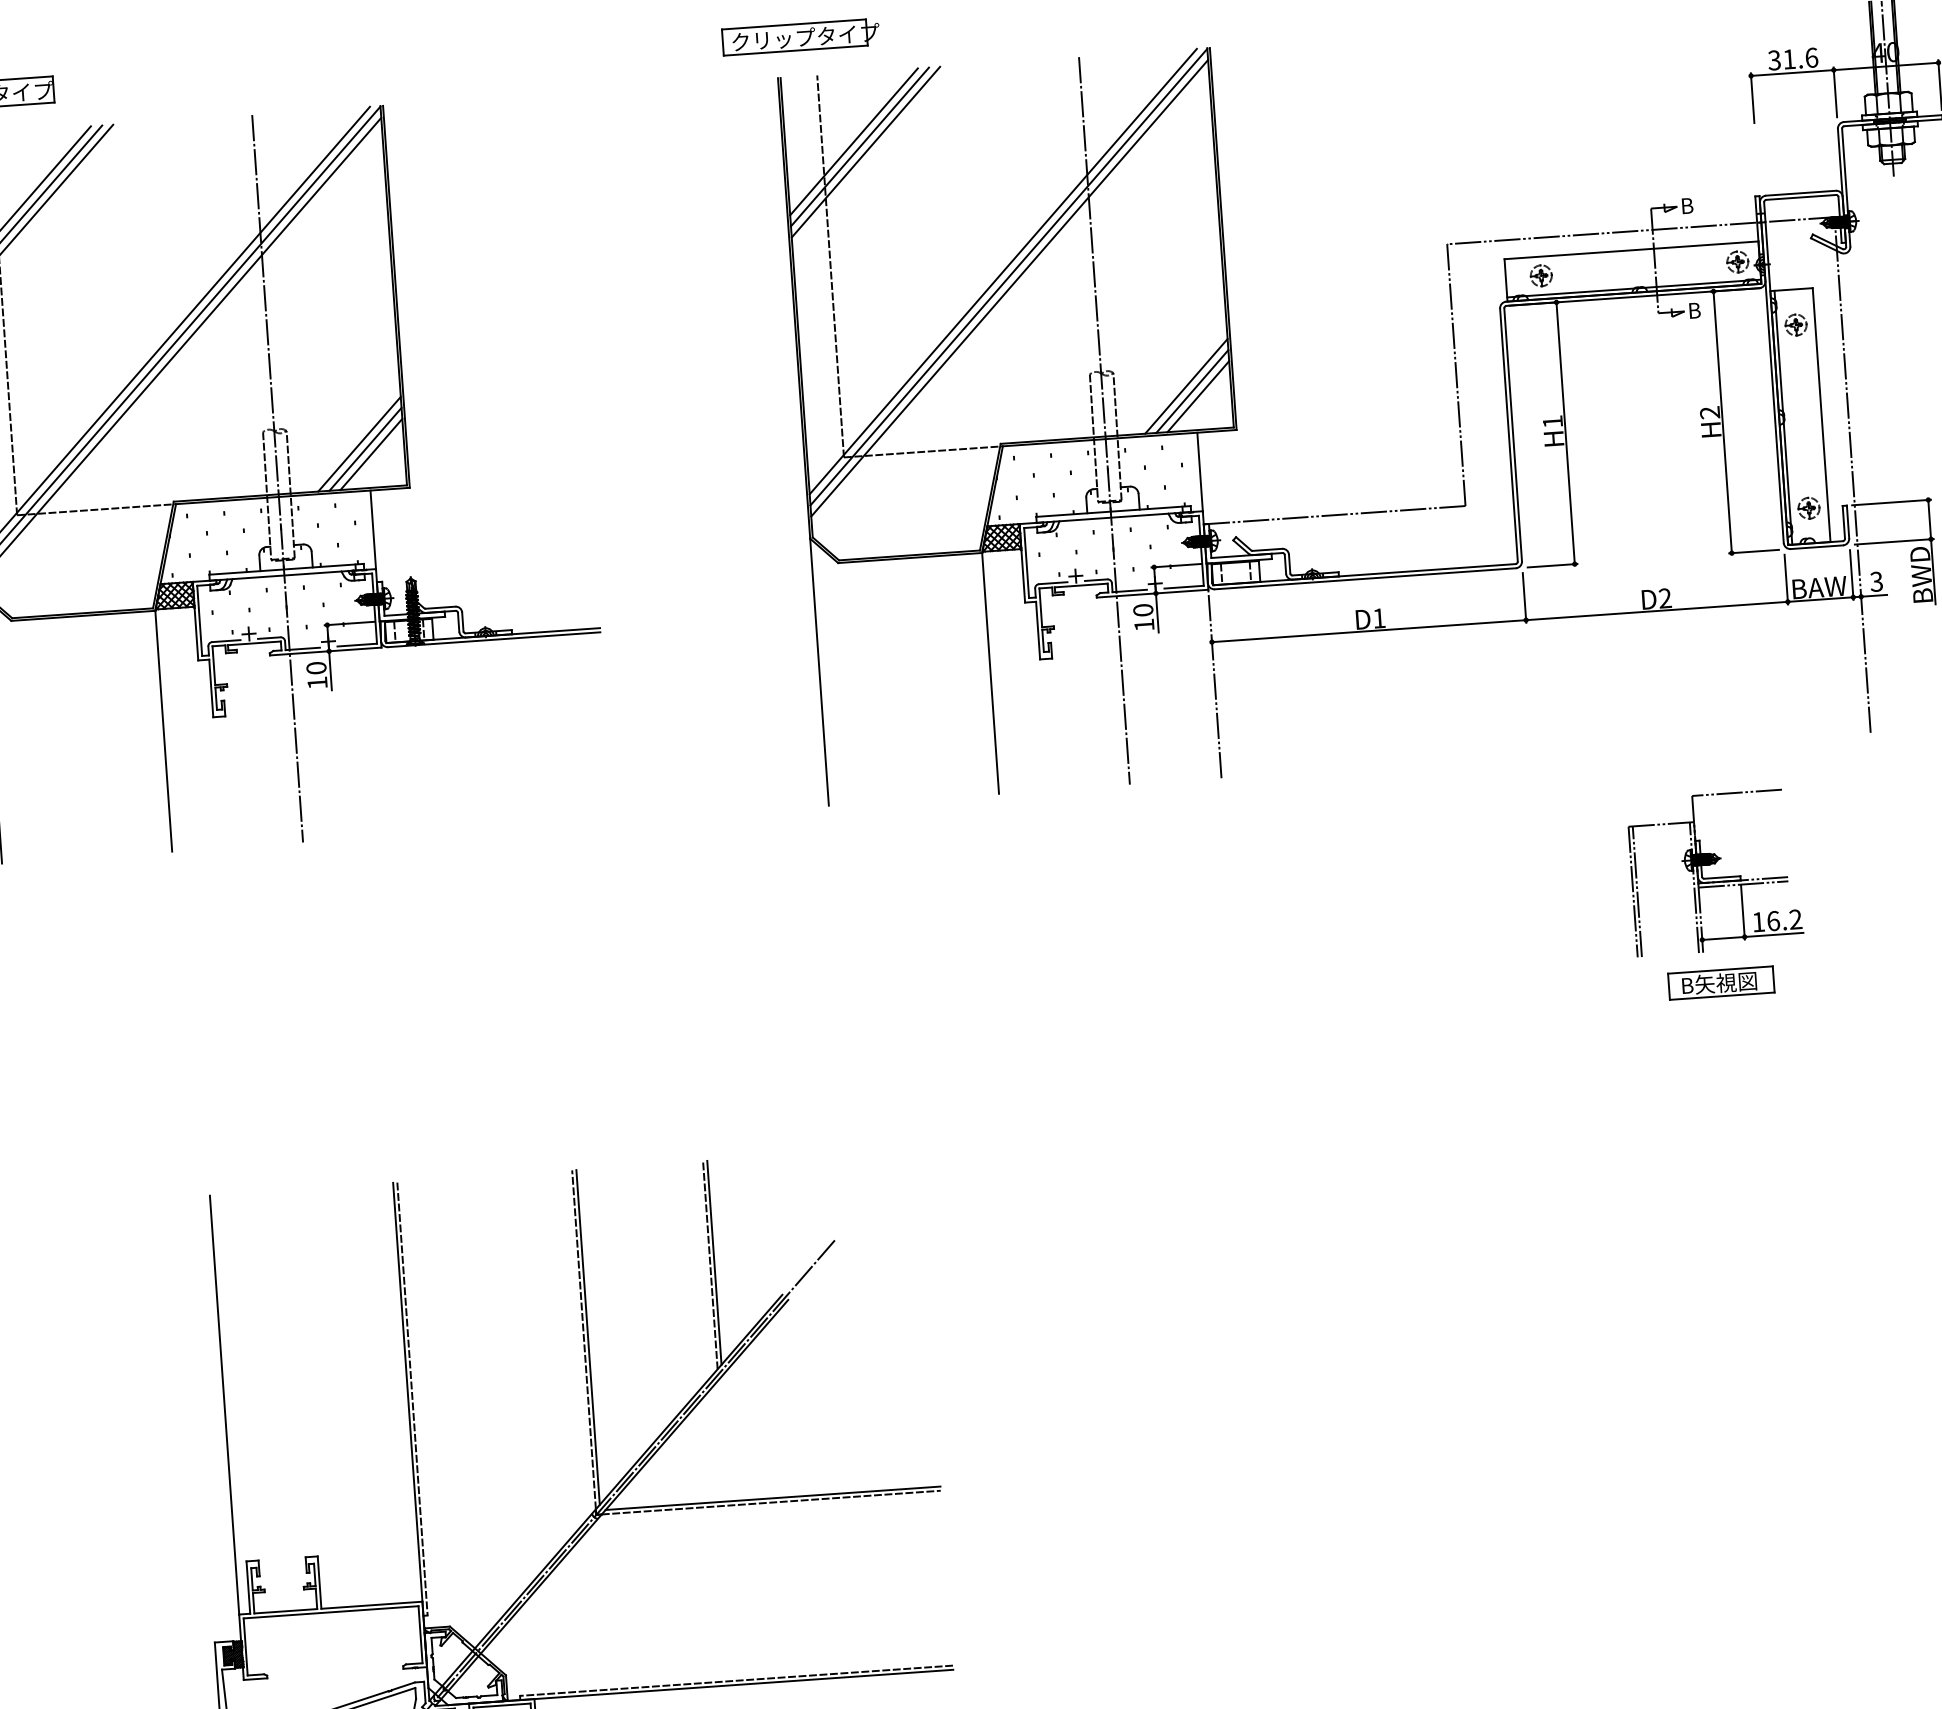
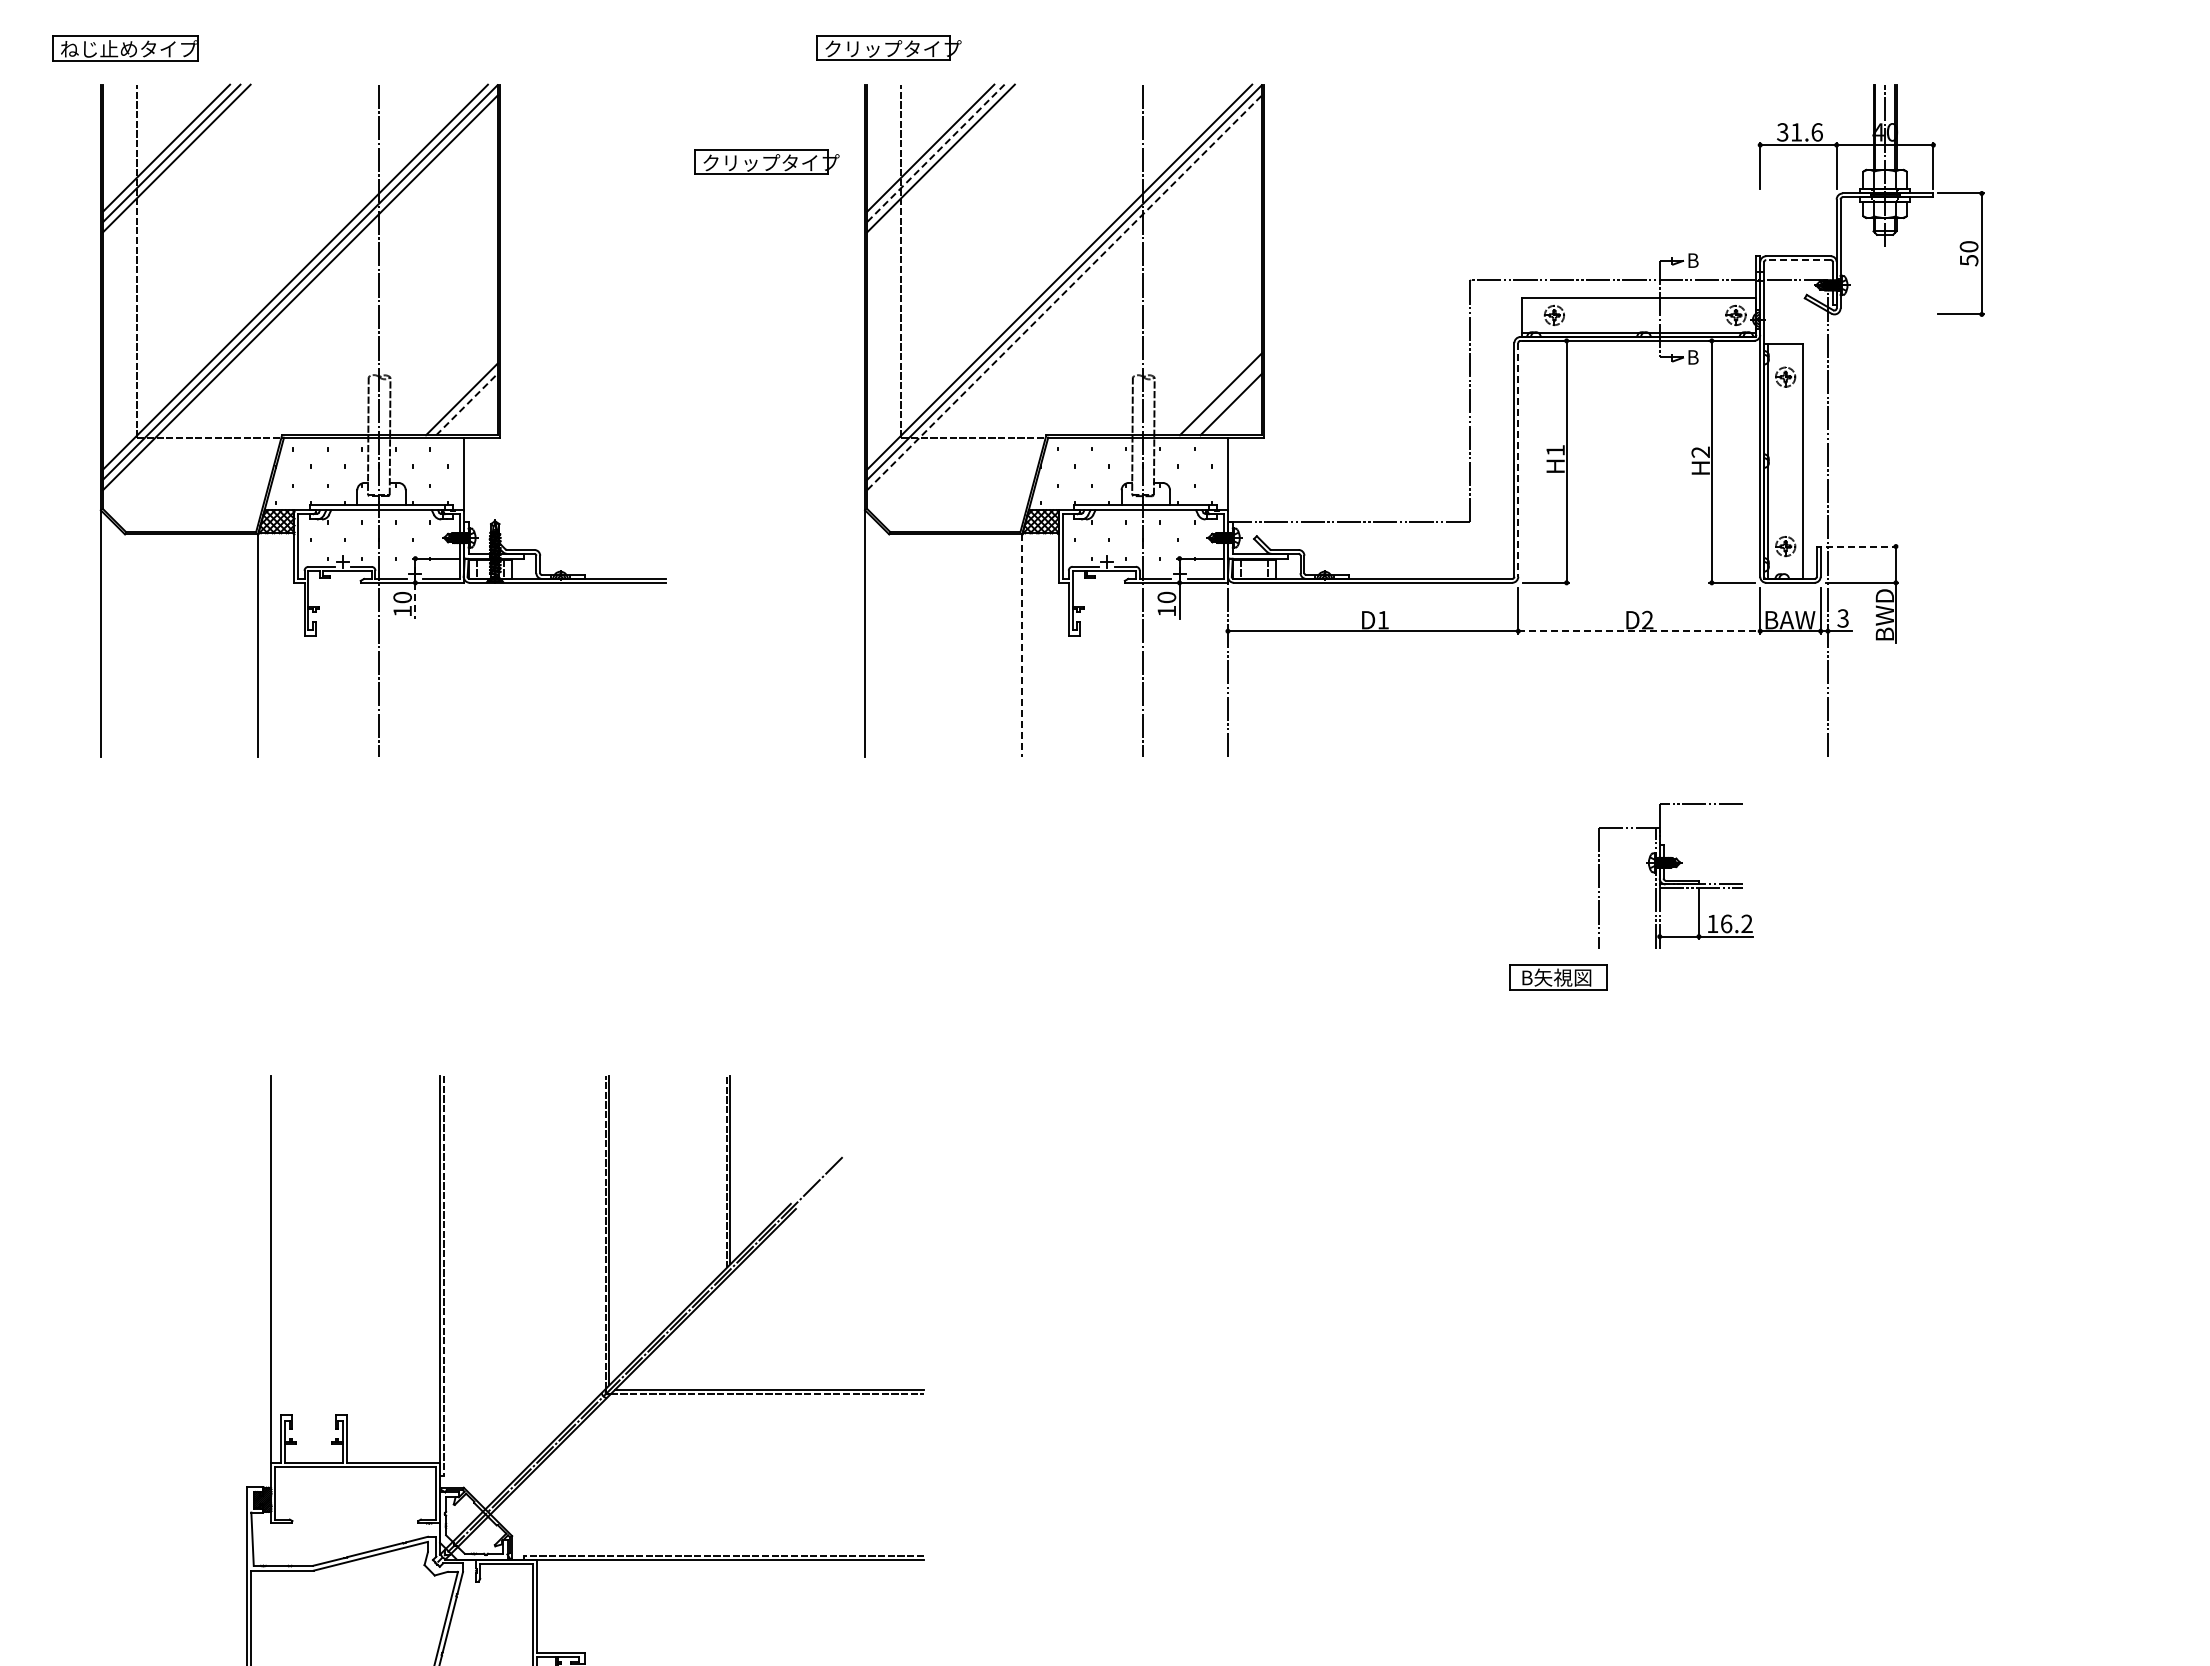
line: (860, 147) -> (936, 153), solid -> dashed
part: (677, 168) -> (766, 161), added
line: (1801, 197) -> (1798, 260), solid -> dashed
line: (1009, 288) -> (1064, 292), solid -> dashed
line: (1191, 391) -> (1225, 399), removed
line: (1513, 434) -> (1518, 459), solid -> dashed
line: (359, 444) -> (456, 394), removed
line: (372, 454) -> (467, 404), solid -> dashed
line: (1892, 502) -> (1862, 546), solid -> dashed
line: (1657, 611) -> (1639, 631), solid -> dashed
line: (330, 671) -> (415, 601), solid -> dashed
line: (990, 674) -> (1022, 646), solid -> dashed
line: (1637, 891) -> (1603, 887), removed
part: (1721, 983) -> (1558, 977), moved

